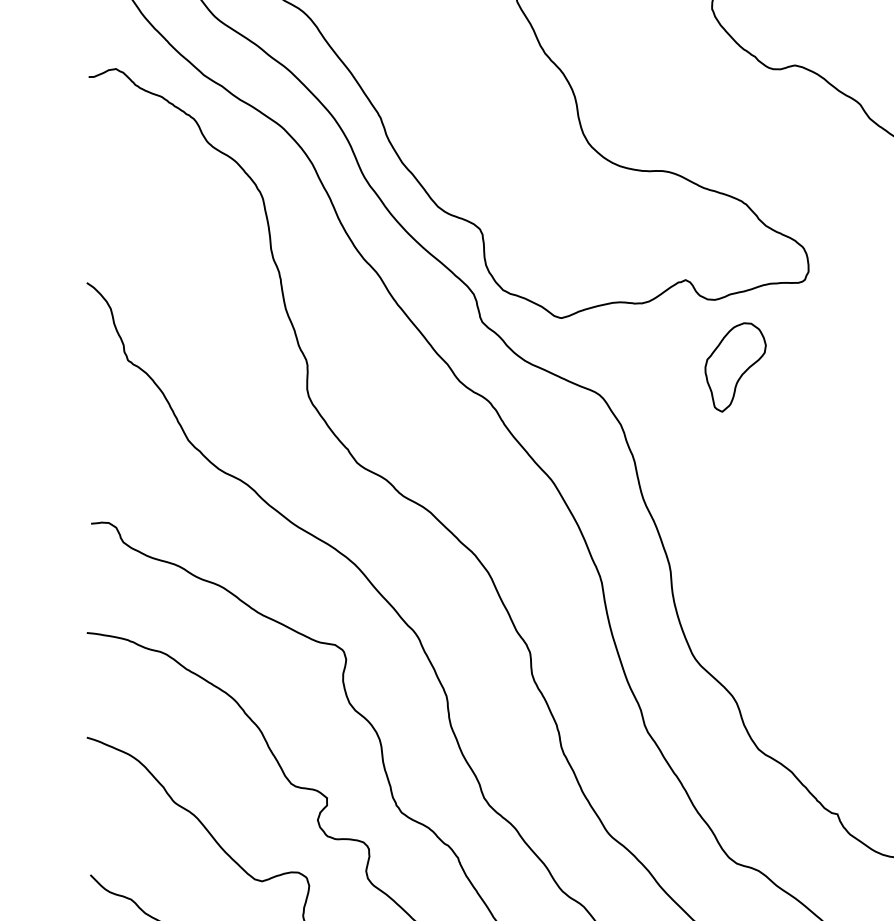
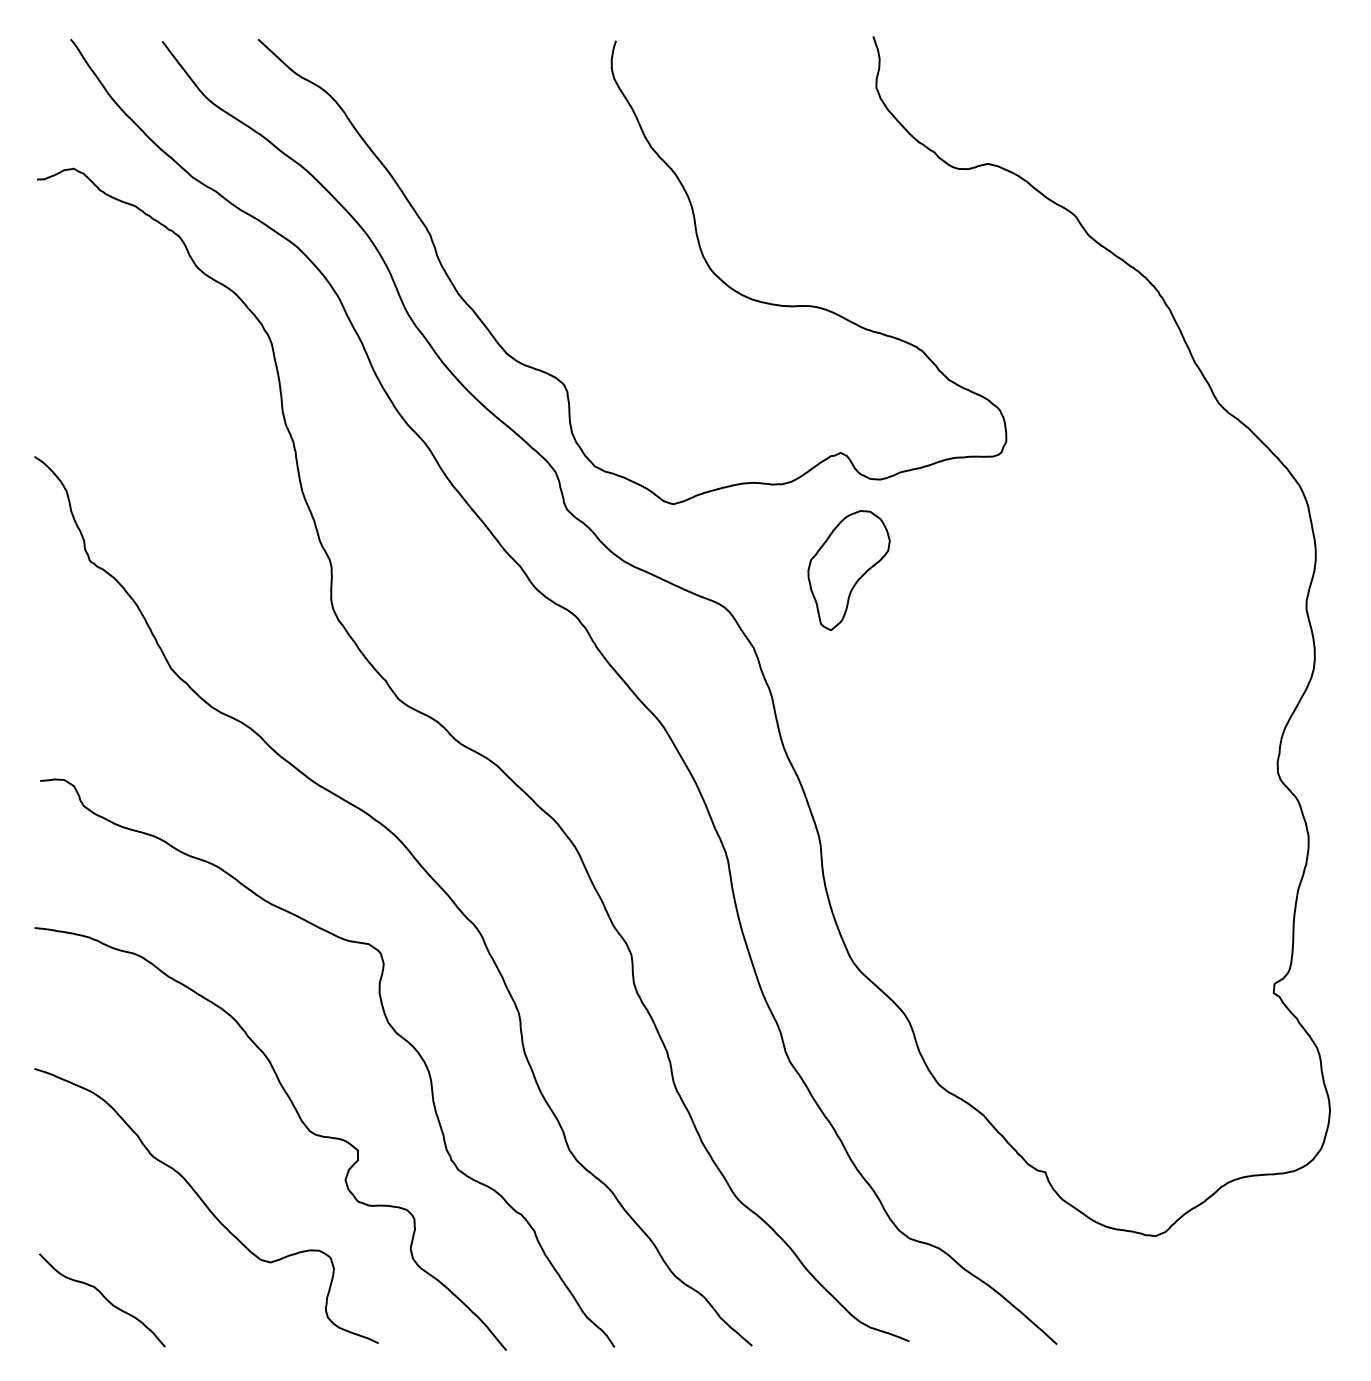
part: (735, 367) -> (848, 570), moved

